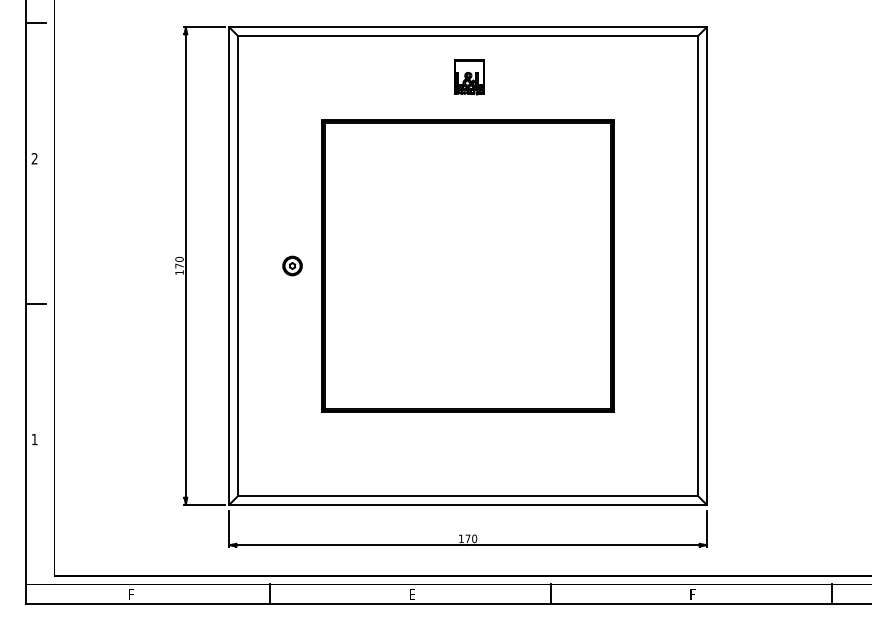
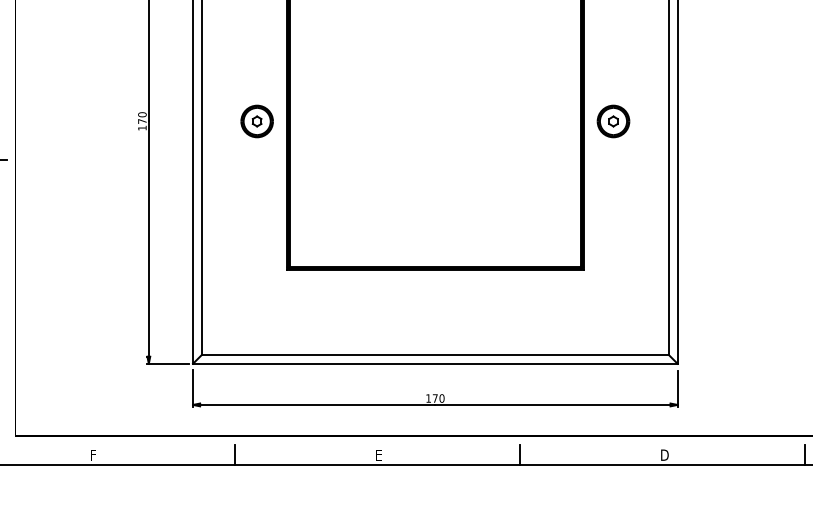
part: (292, 265) -> (257, 120), size x1.67
part: (643, 265) -> (613, 120), added
text: (693, 594) -> (664, 454), F -> D

